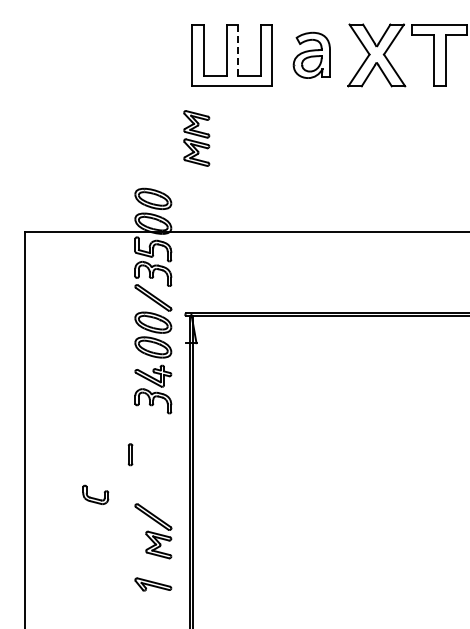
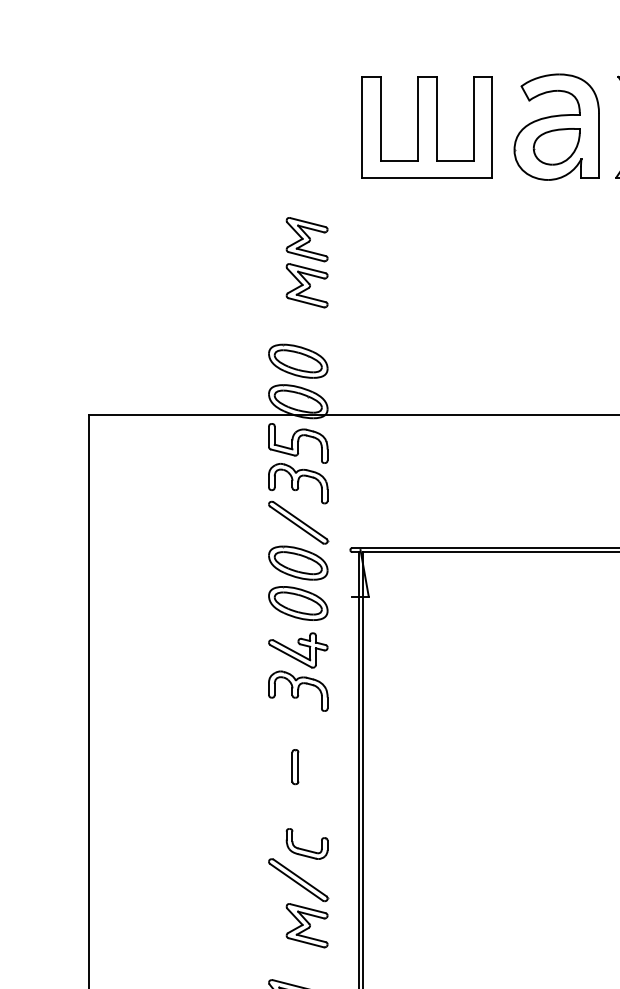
line: (238, 50) -> (437, 119), dashed -> solid
part: (311, 55) -> (556, 127), size x1.43
part: (196, 138) -> (306, 262), moved
part: (130, 454) -> (295, 766), moved
part: (95, 494) -> (306, 843), moved

